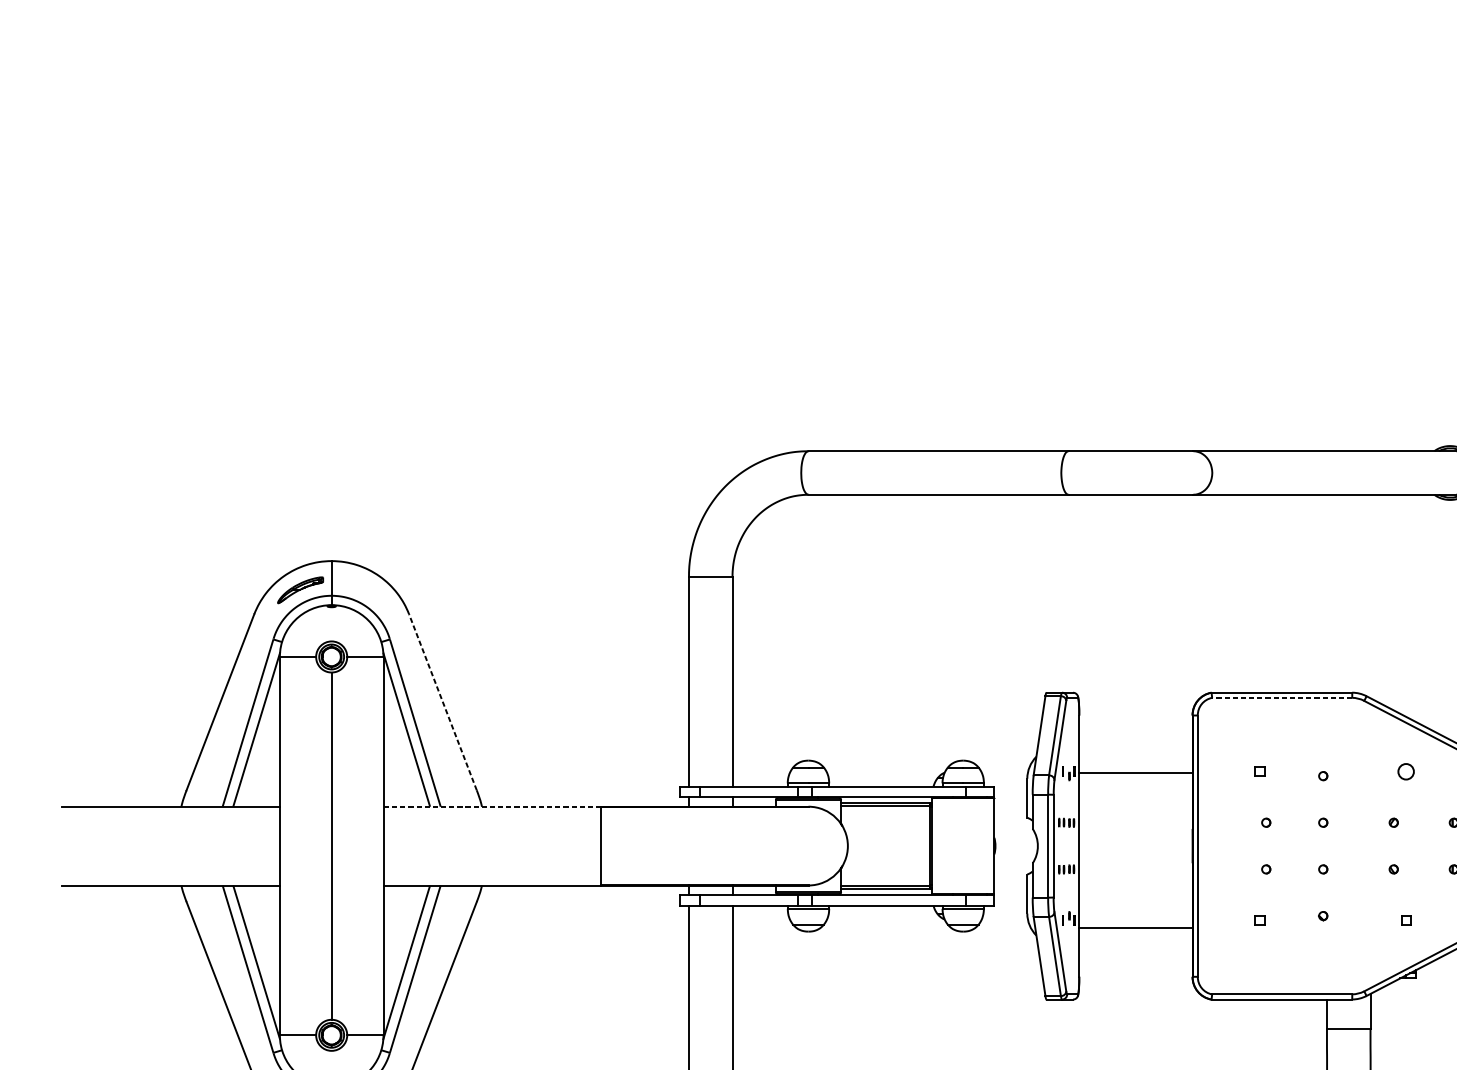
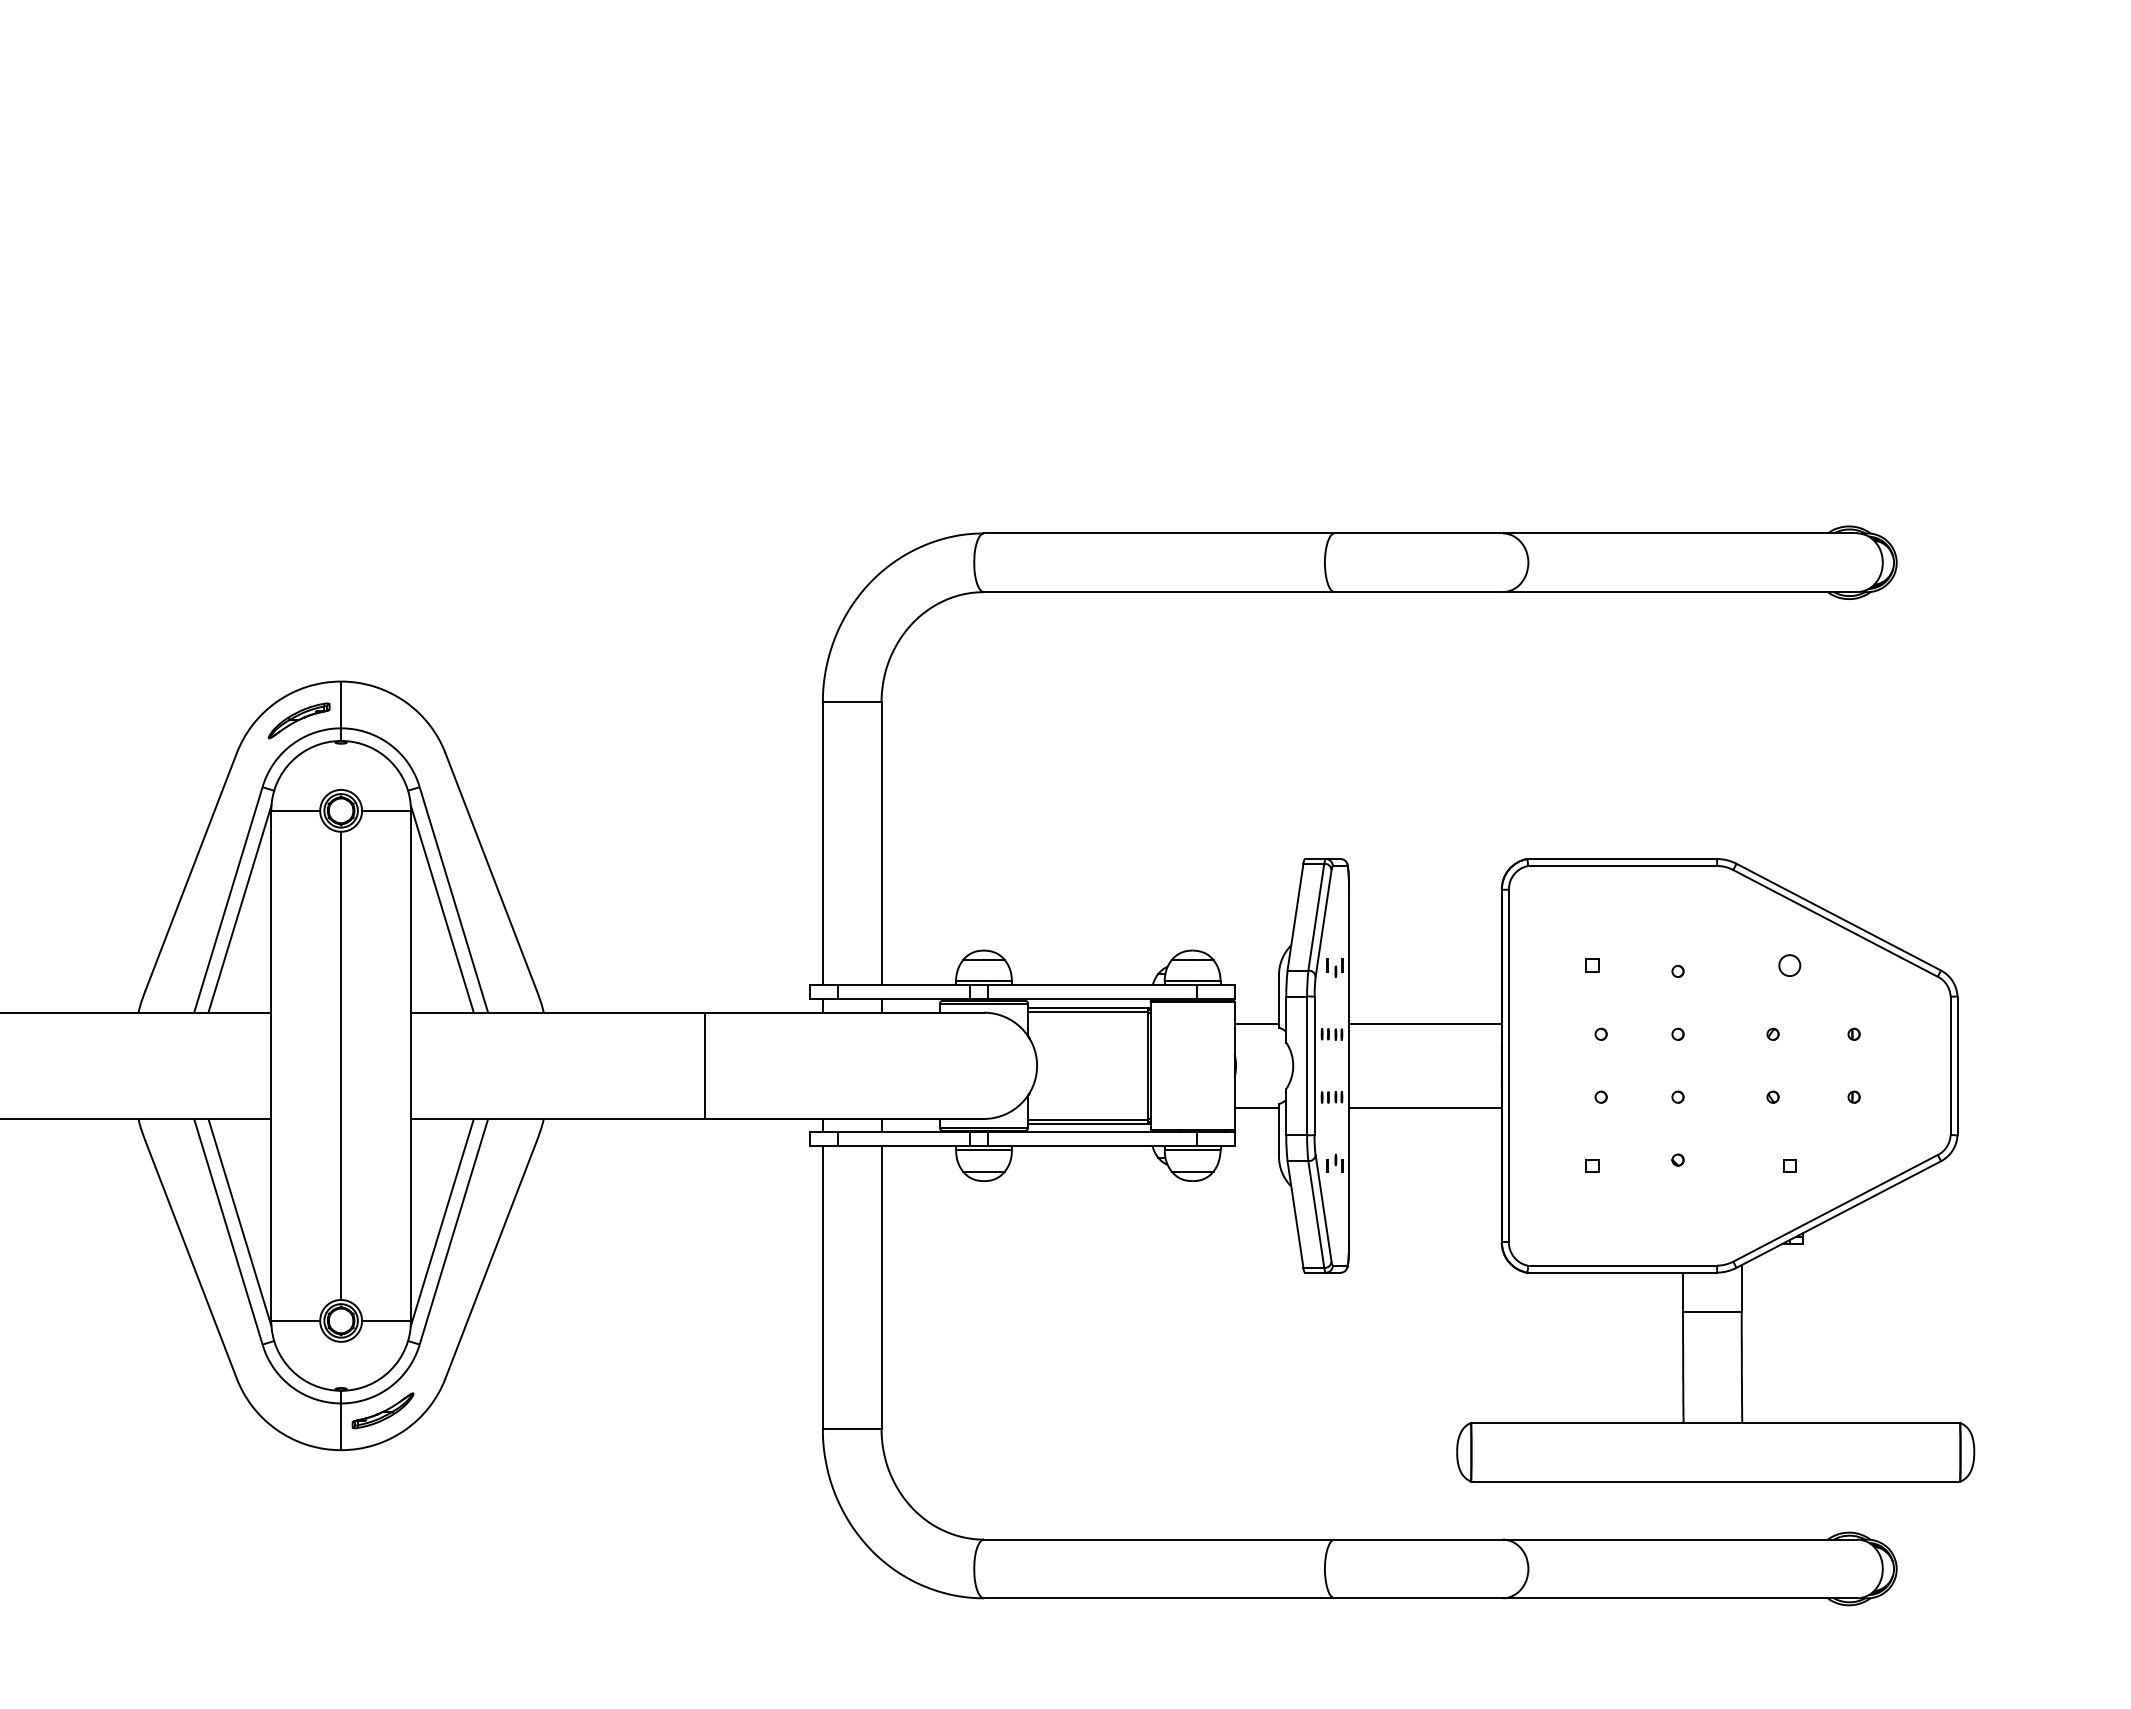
line: (1282, 697) -> (1622, 865), dashed -> solid
line: (442, 701) -> (490, 871), dashed -> solid
line: (1135, 773) -> (1425, 1023), moved
line: (492, 806) -> (557, 1012), dashed -> solid
line: (1010, 814) -> (1256, 1023), added
line: (1010, 877) -> (1256, 1107), added
line: (1135, 928) -> (1425, 1107), moved

